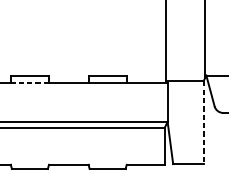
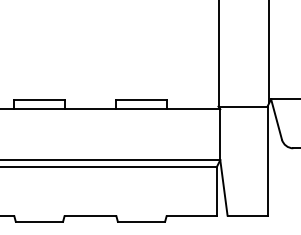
line: (29, 83) -> (38, 109), dashed -> solid
line: (203, 123) -> (267, 161), dashed -> solid

